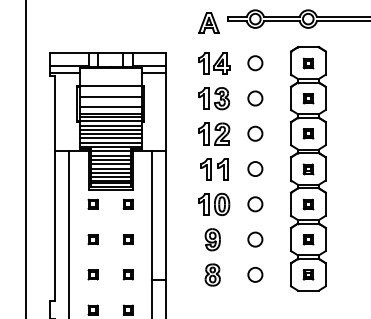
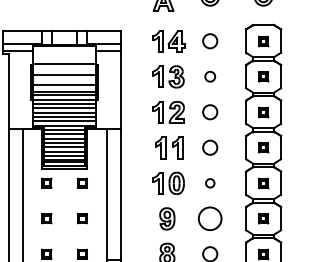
circle: (255, 98) -> (210, 76), size x0.7
circle: (255, 204) -> (210, 183), size x0.6
circle: (255, 239) -> (210, 218), size x1.6

